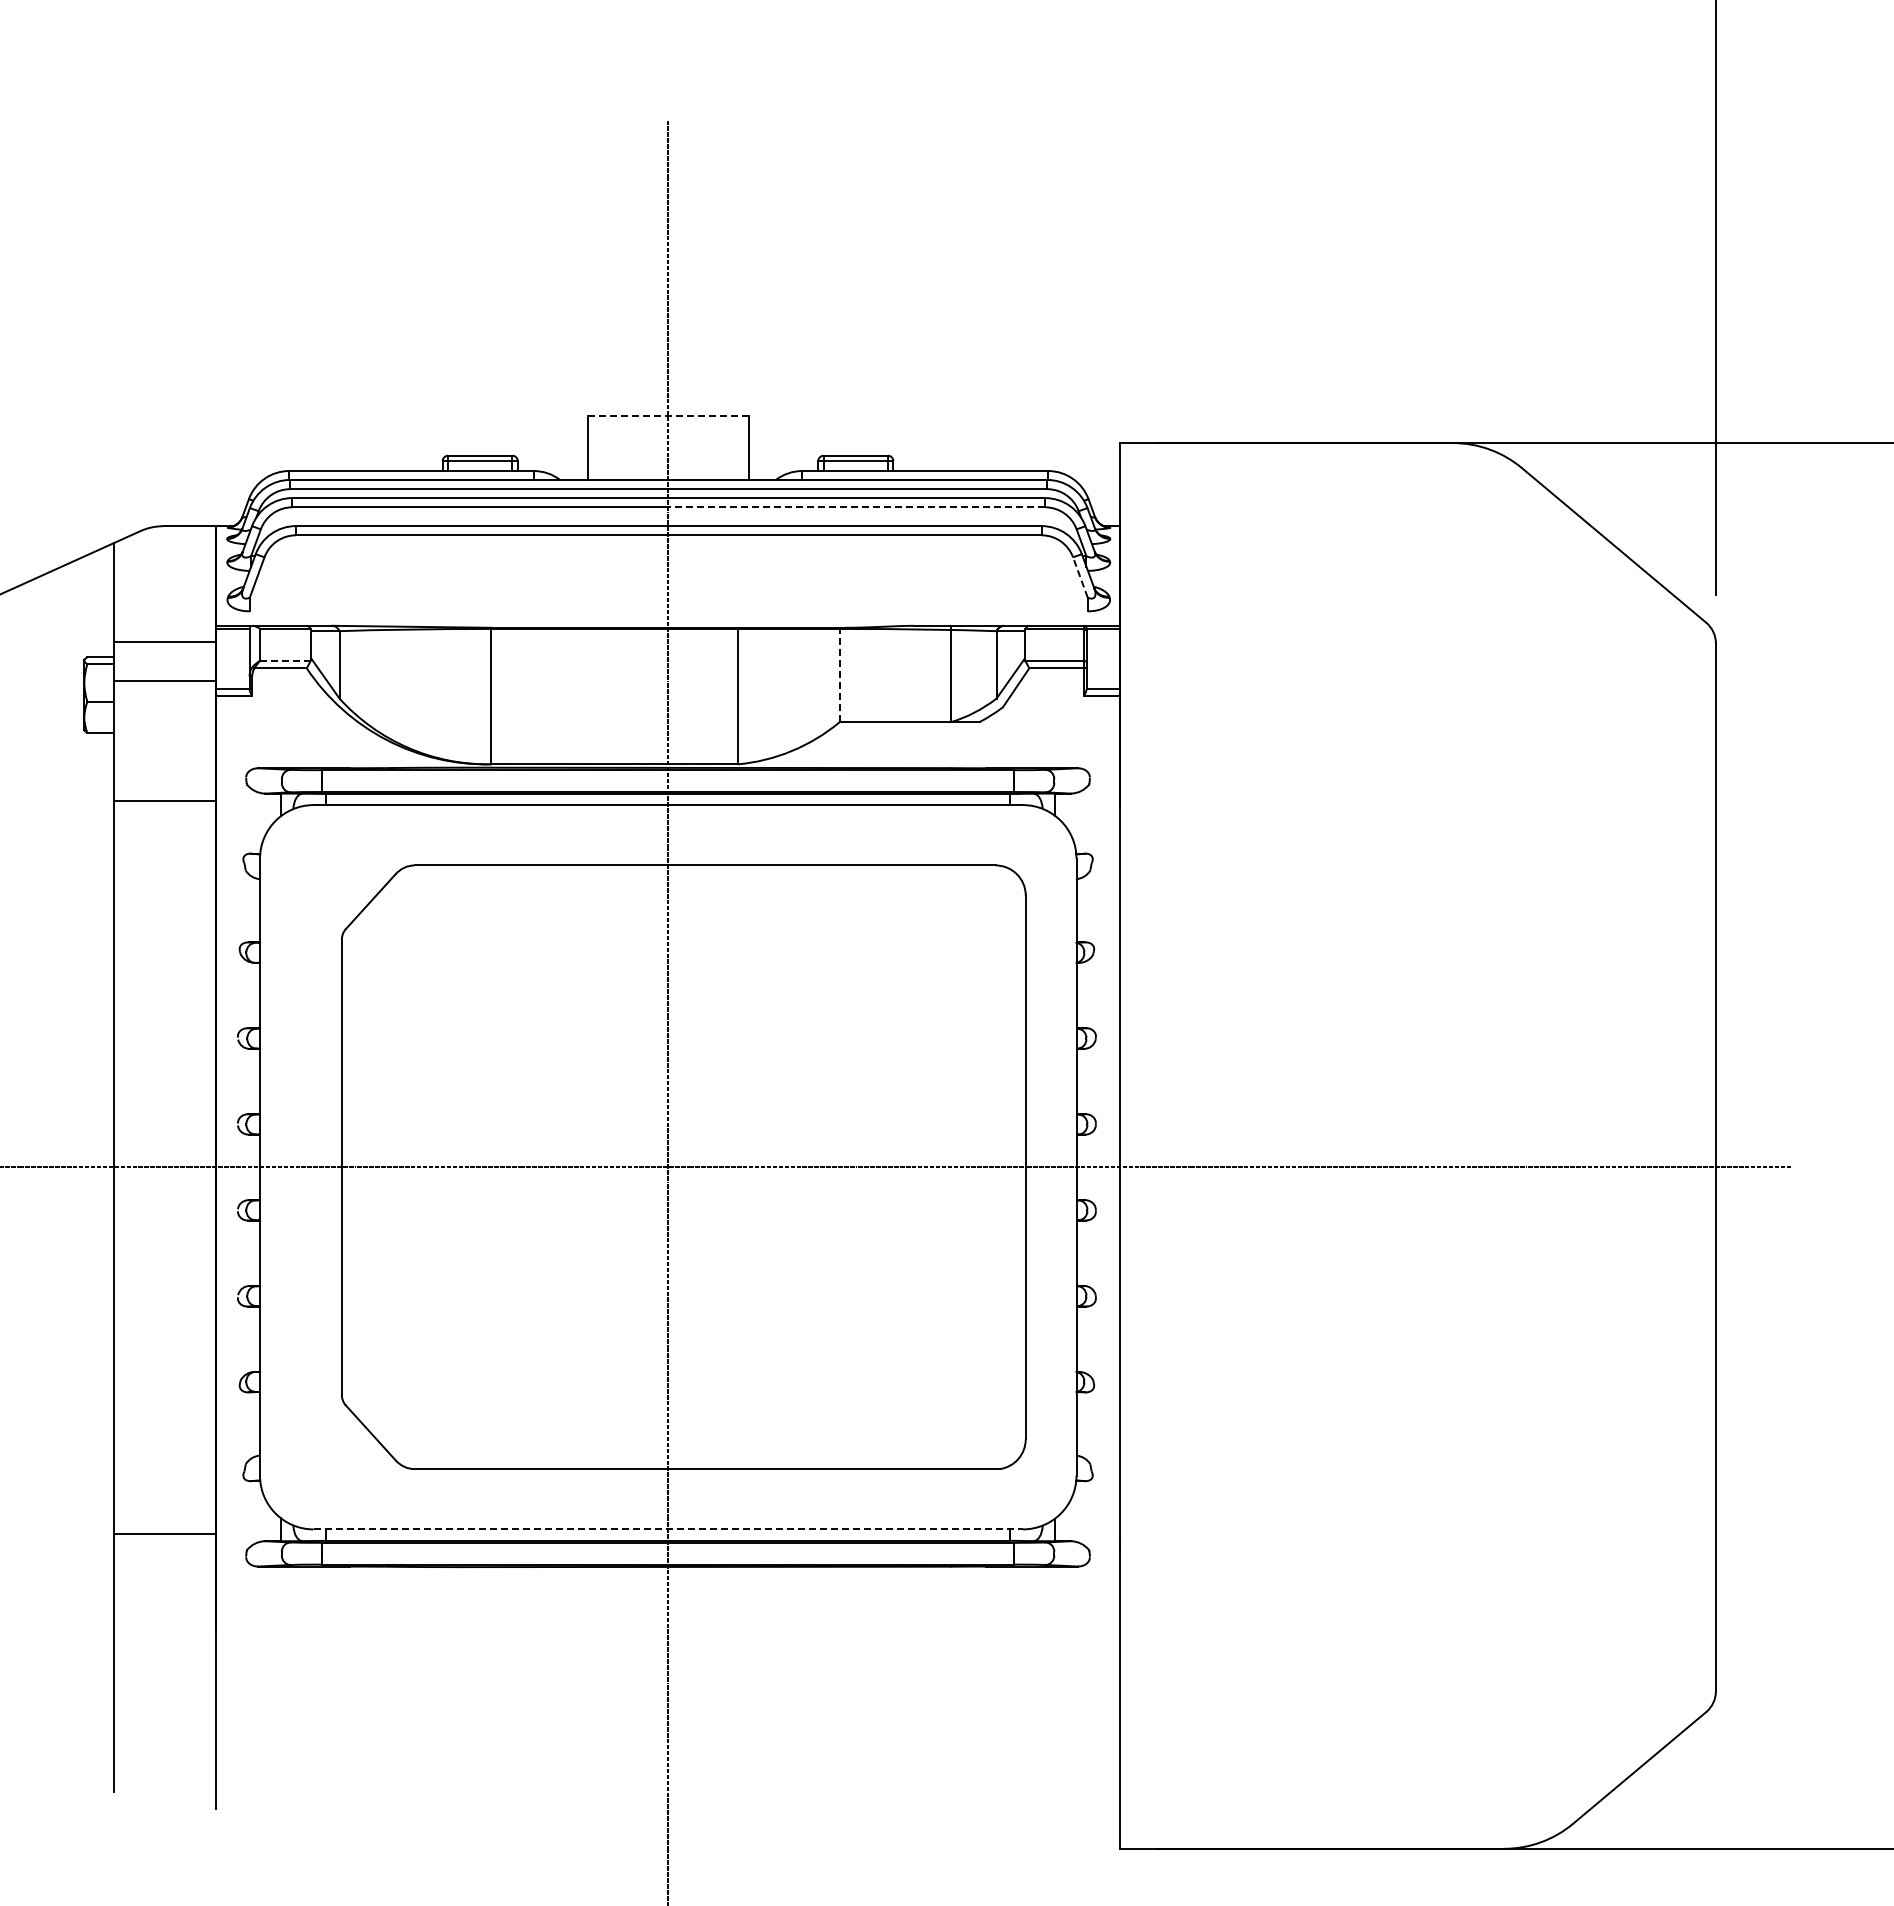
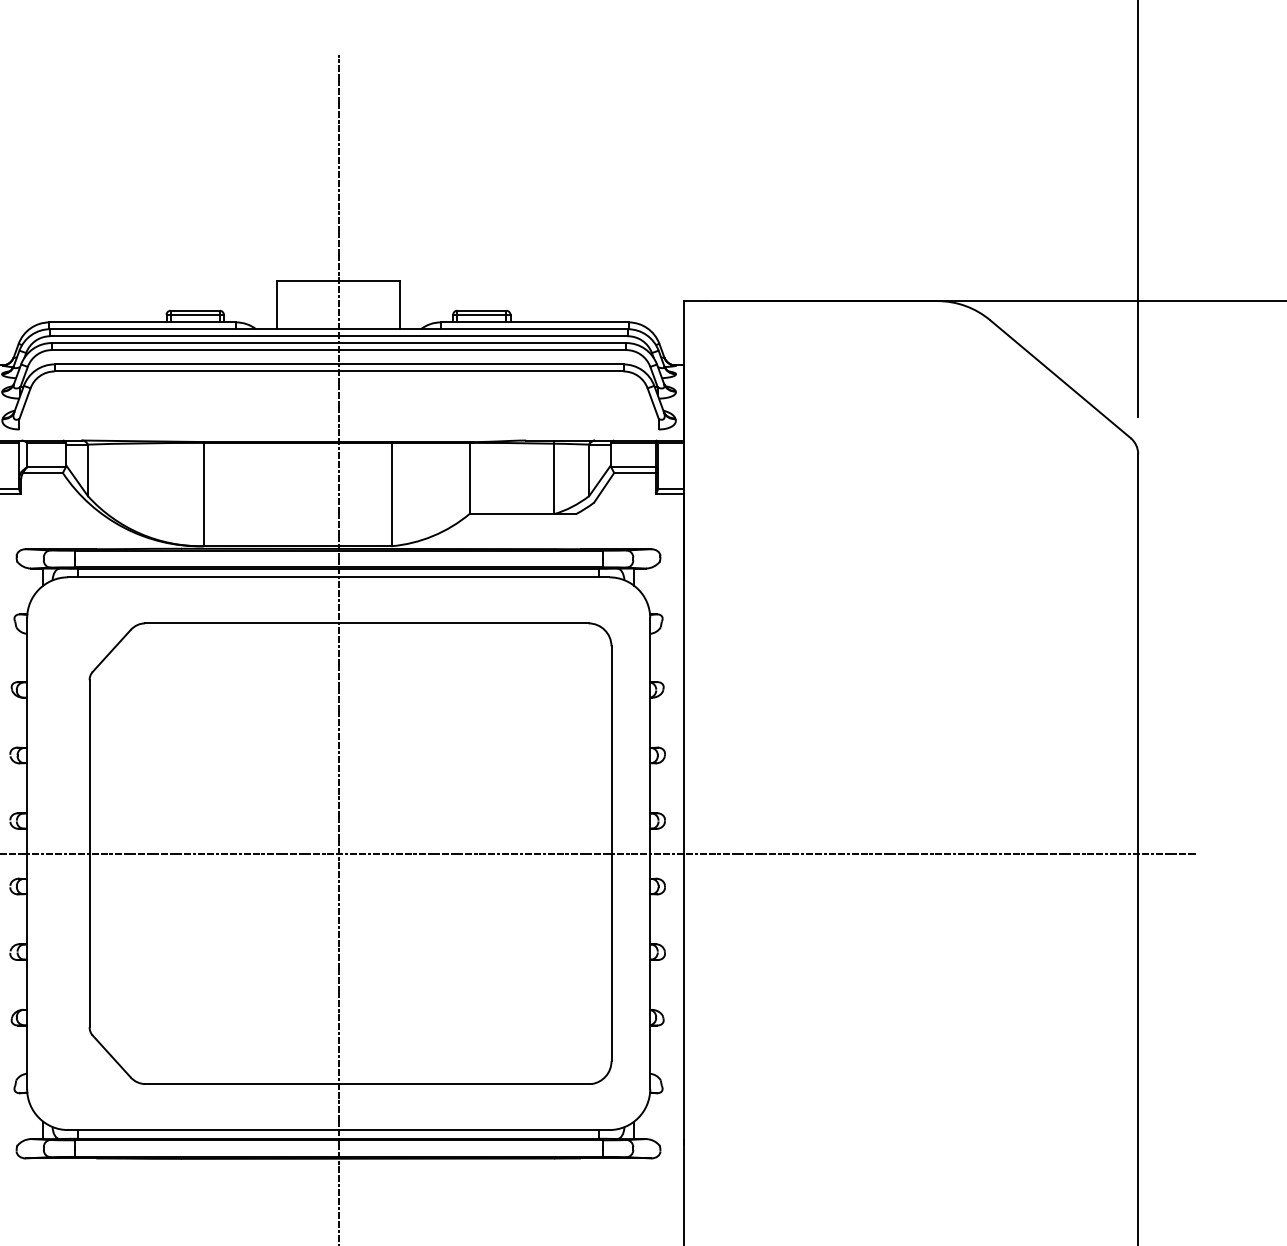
line: (667, 416) -> (338, 280), dashed -> solid
line: (856, 507) -> (482, 350), dashed -> solid
line: (1080, 577) -> (653, 403), dashed -> solid
line: (285, 660) -> (46, 466), dashed -> solid
line: (839, 674) -> (469, 477), dashed -> solid
line: (668, 1529) -> (338, 1130), dashed -> solid

